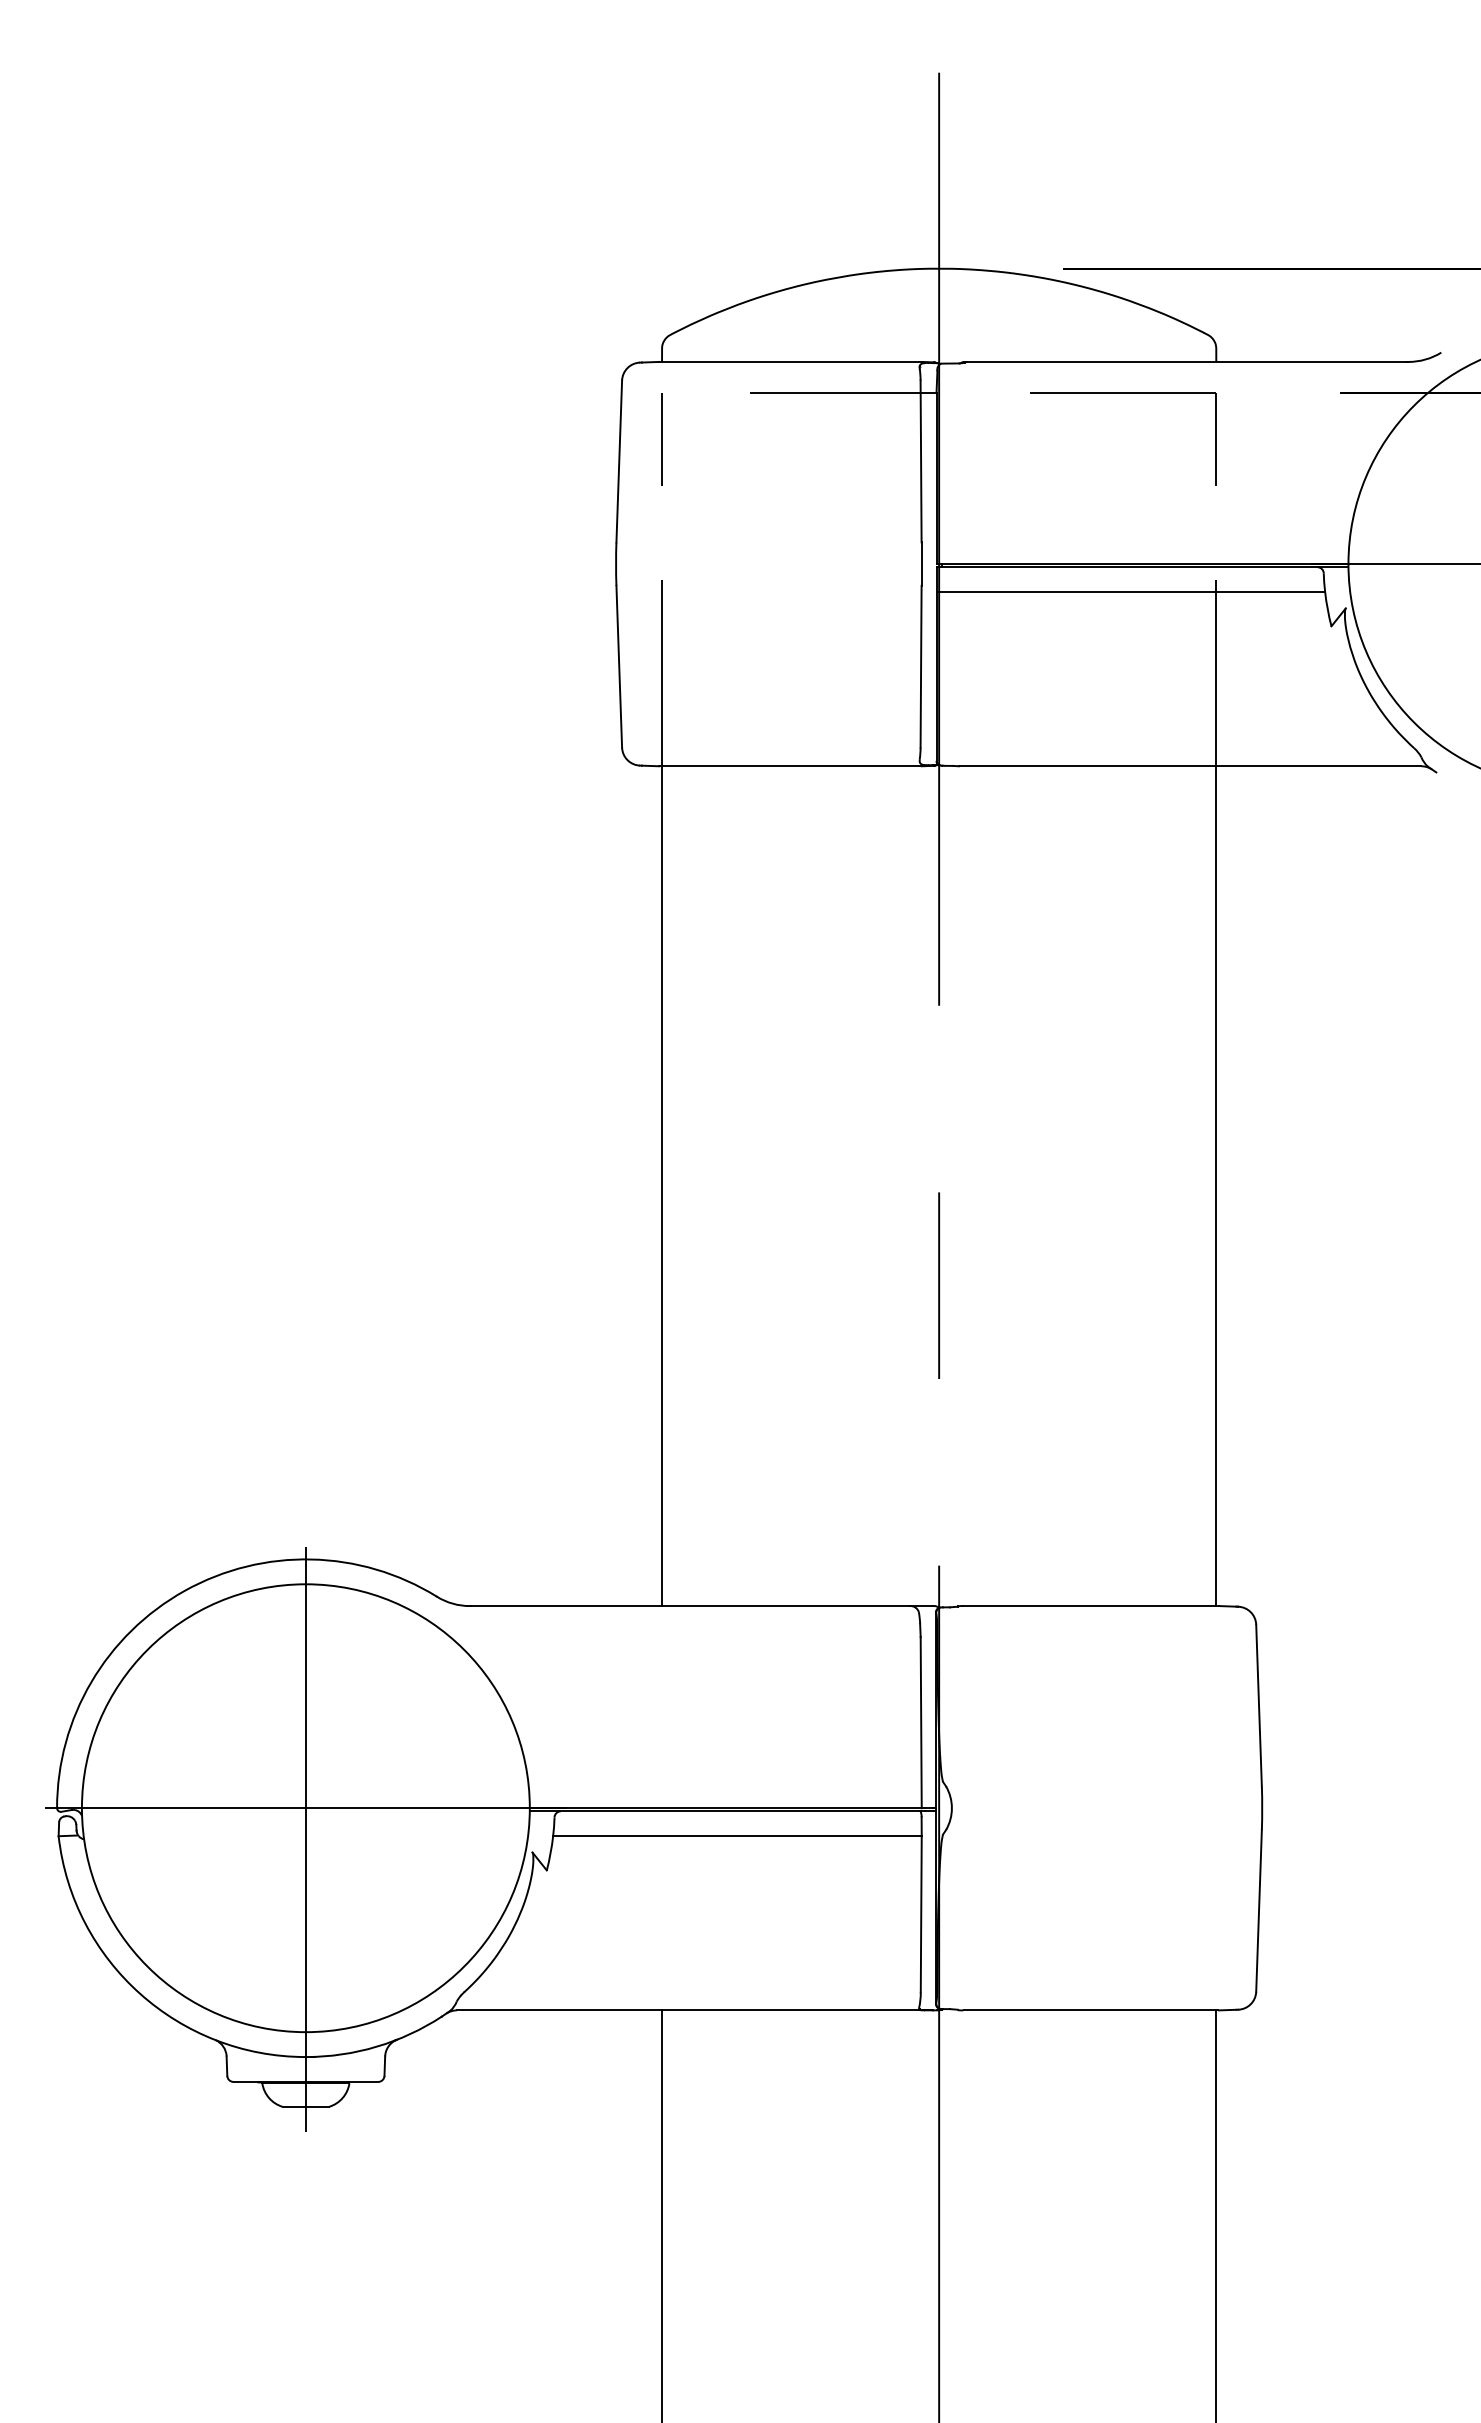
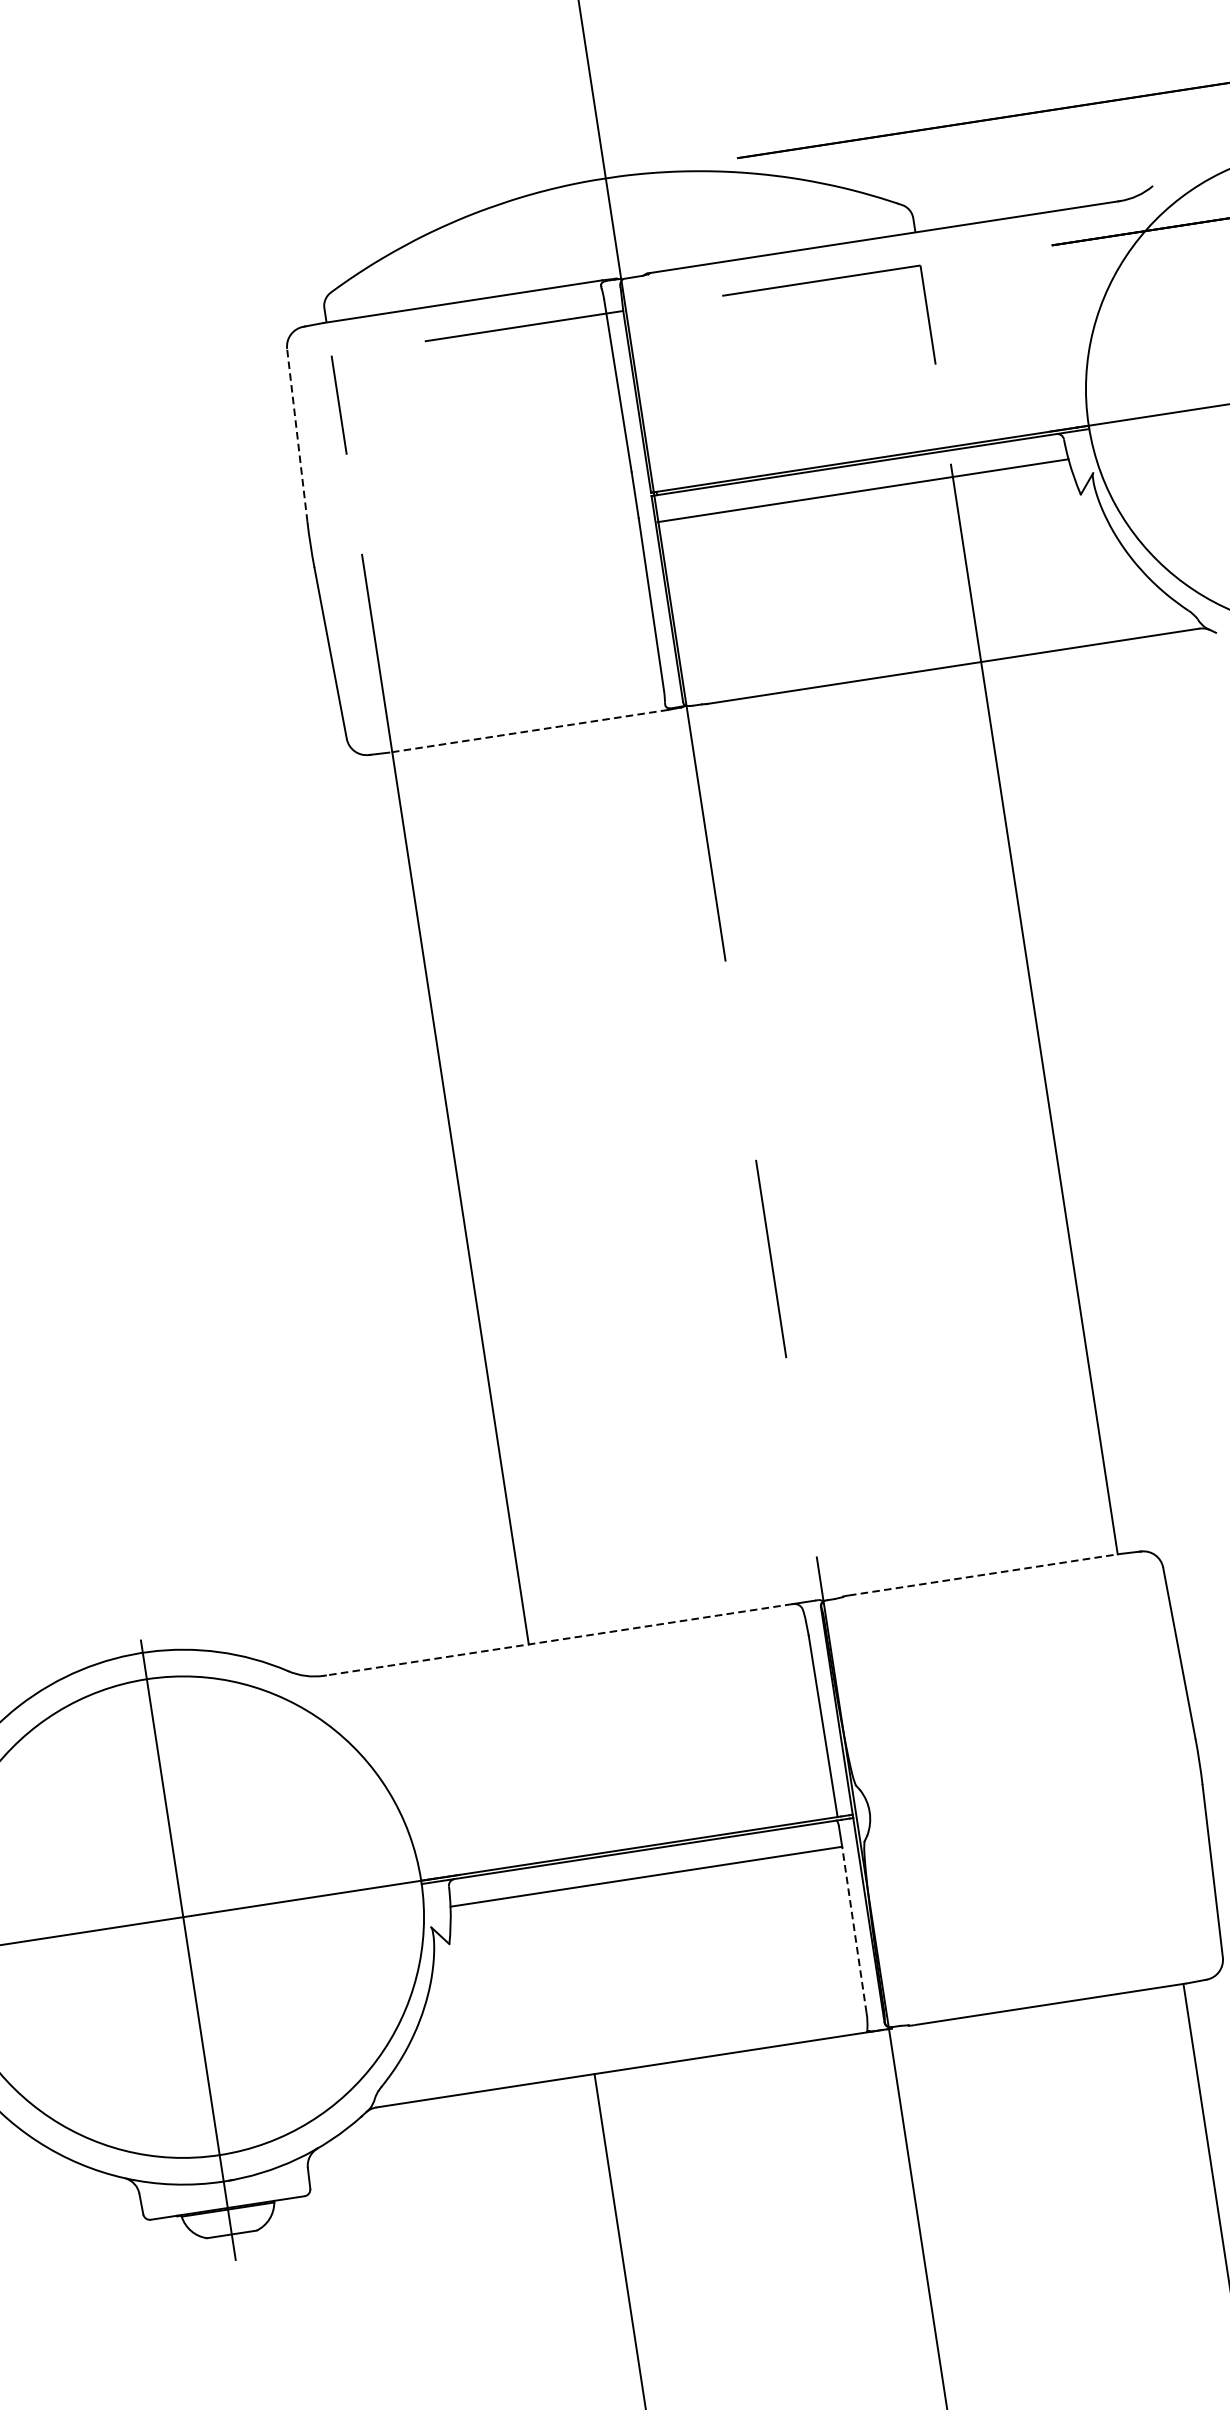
line: (619, 461) -> (297, 435), solid -> dashed
line: (789, 766) -> (527, 731), solid -> dashed
line: (690, 1606) -> (559, 1640), solid -> dashed
line: (1091, 1606) -> (985, 1575), solid -> dashed
line: (921, 1913) -> (854, 1928), solid -> dashed

